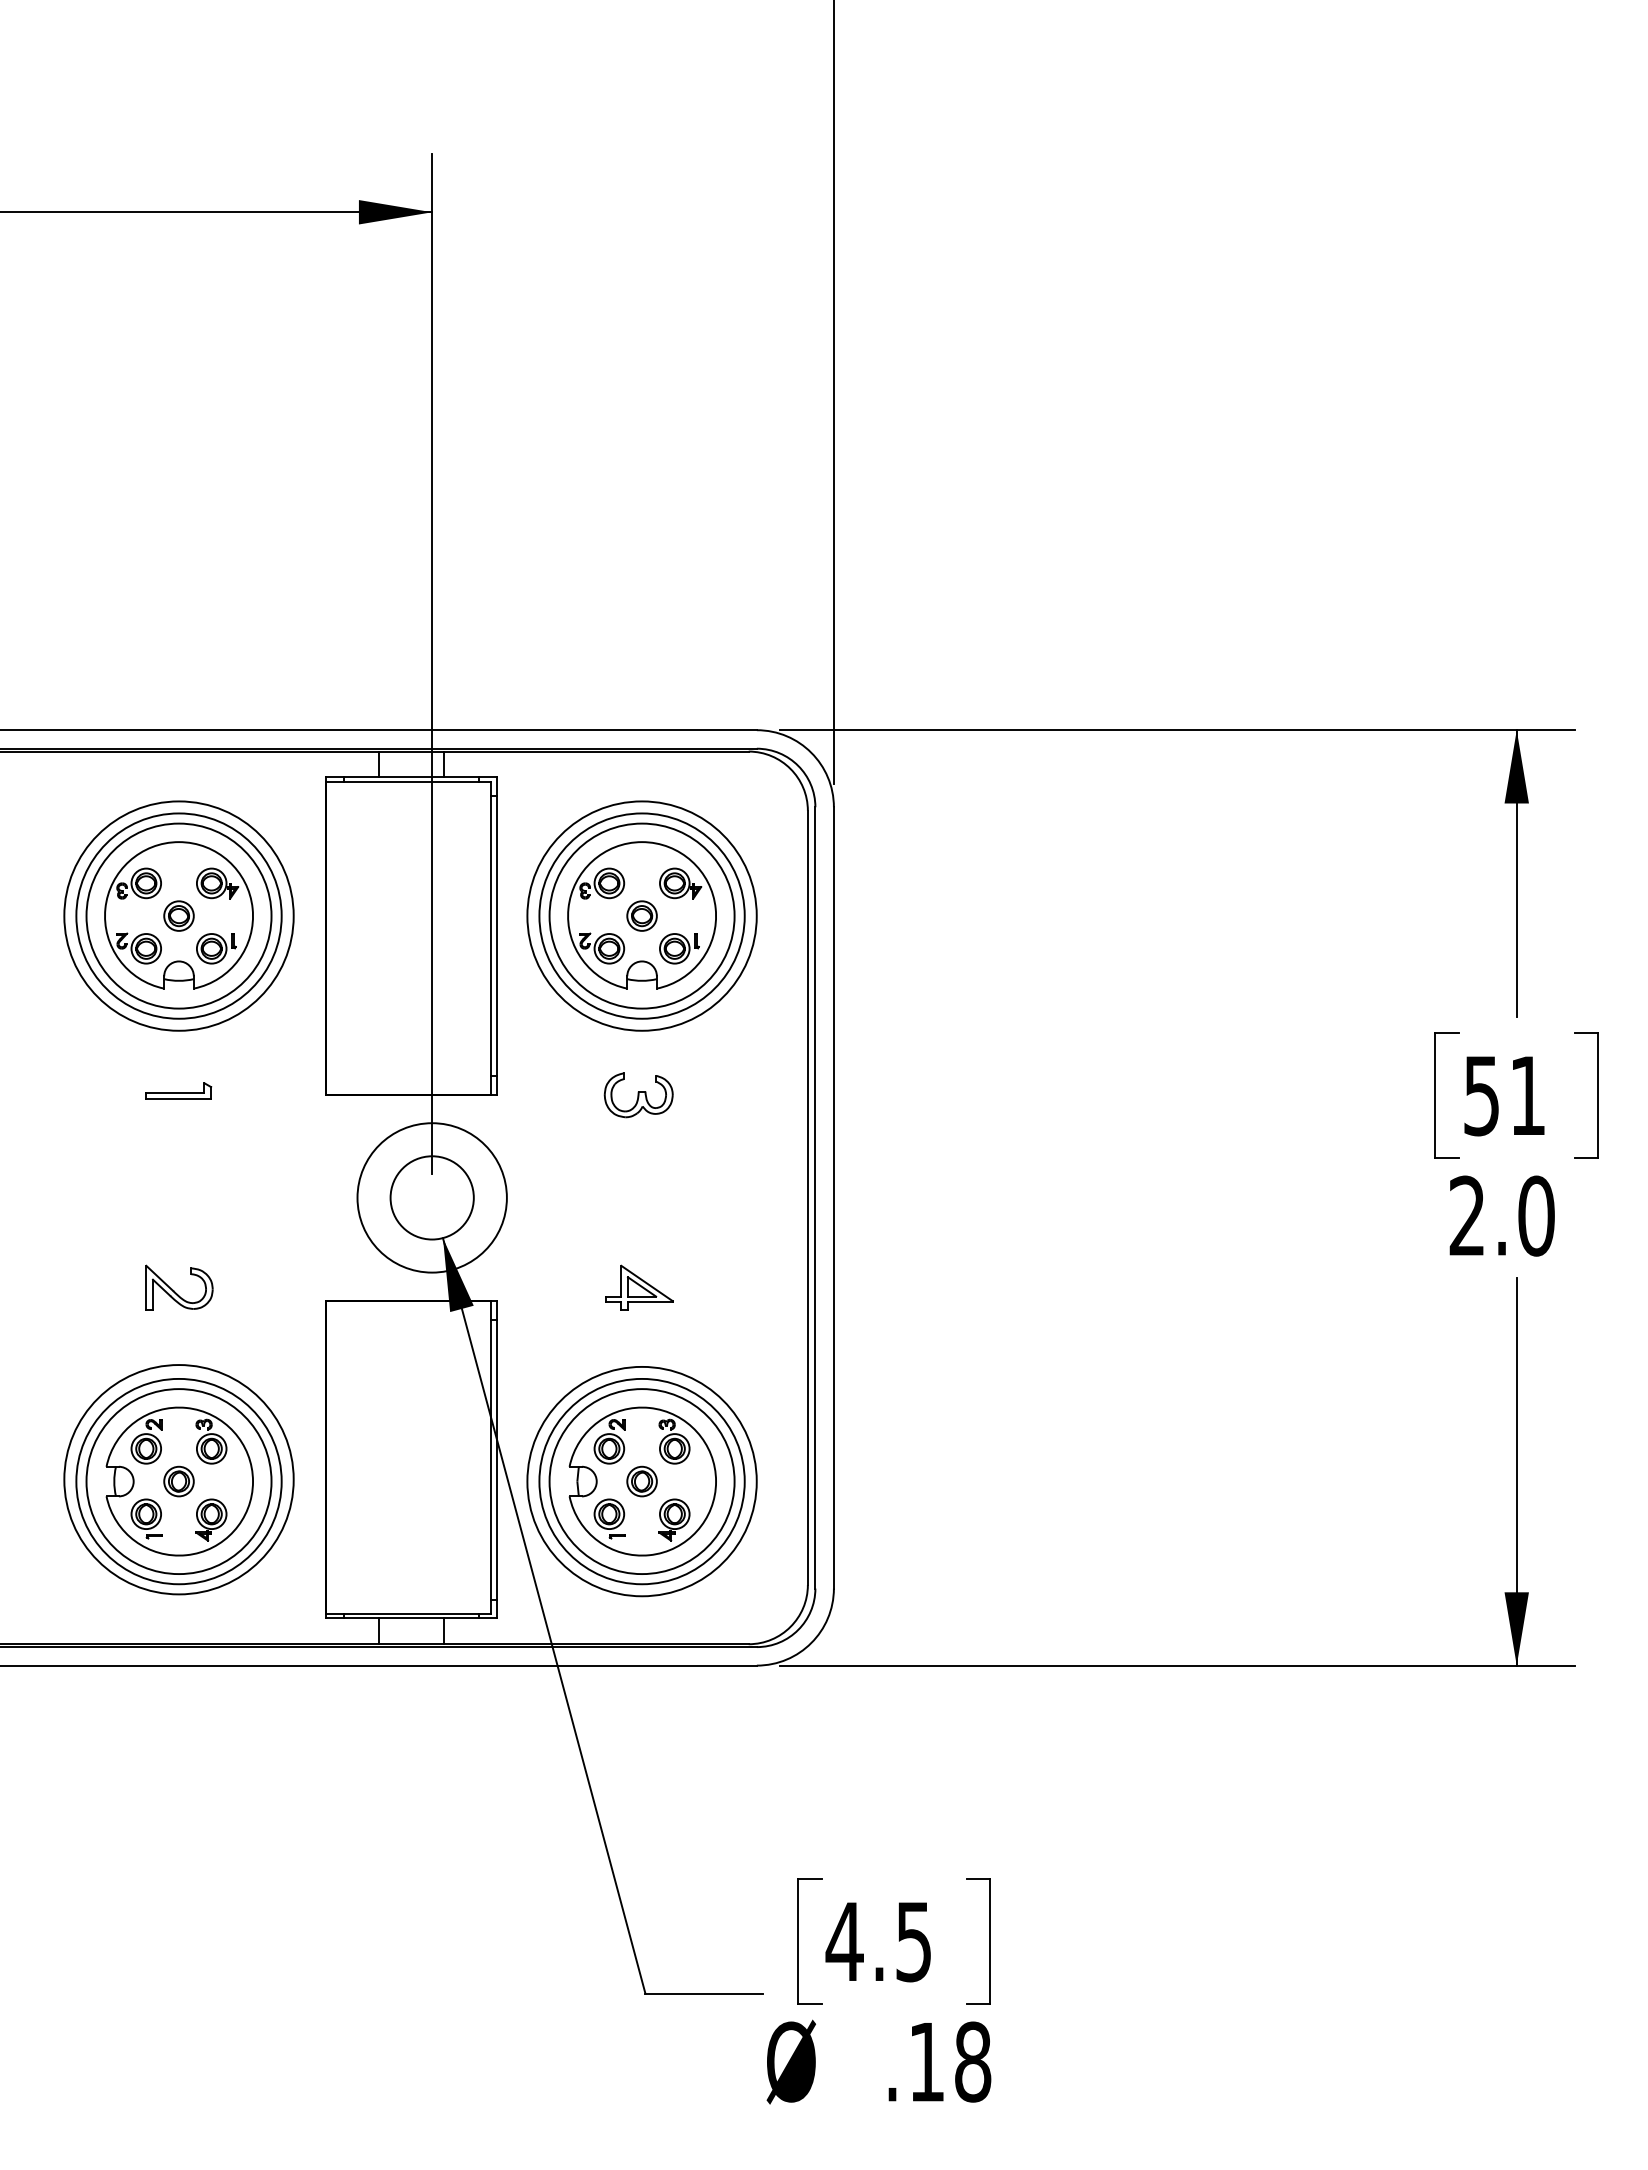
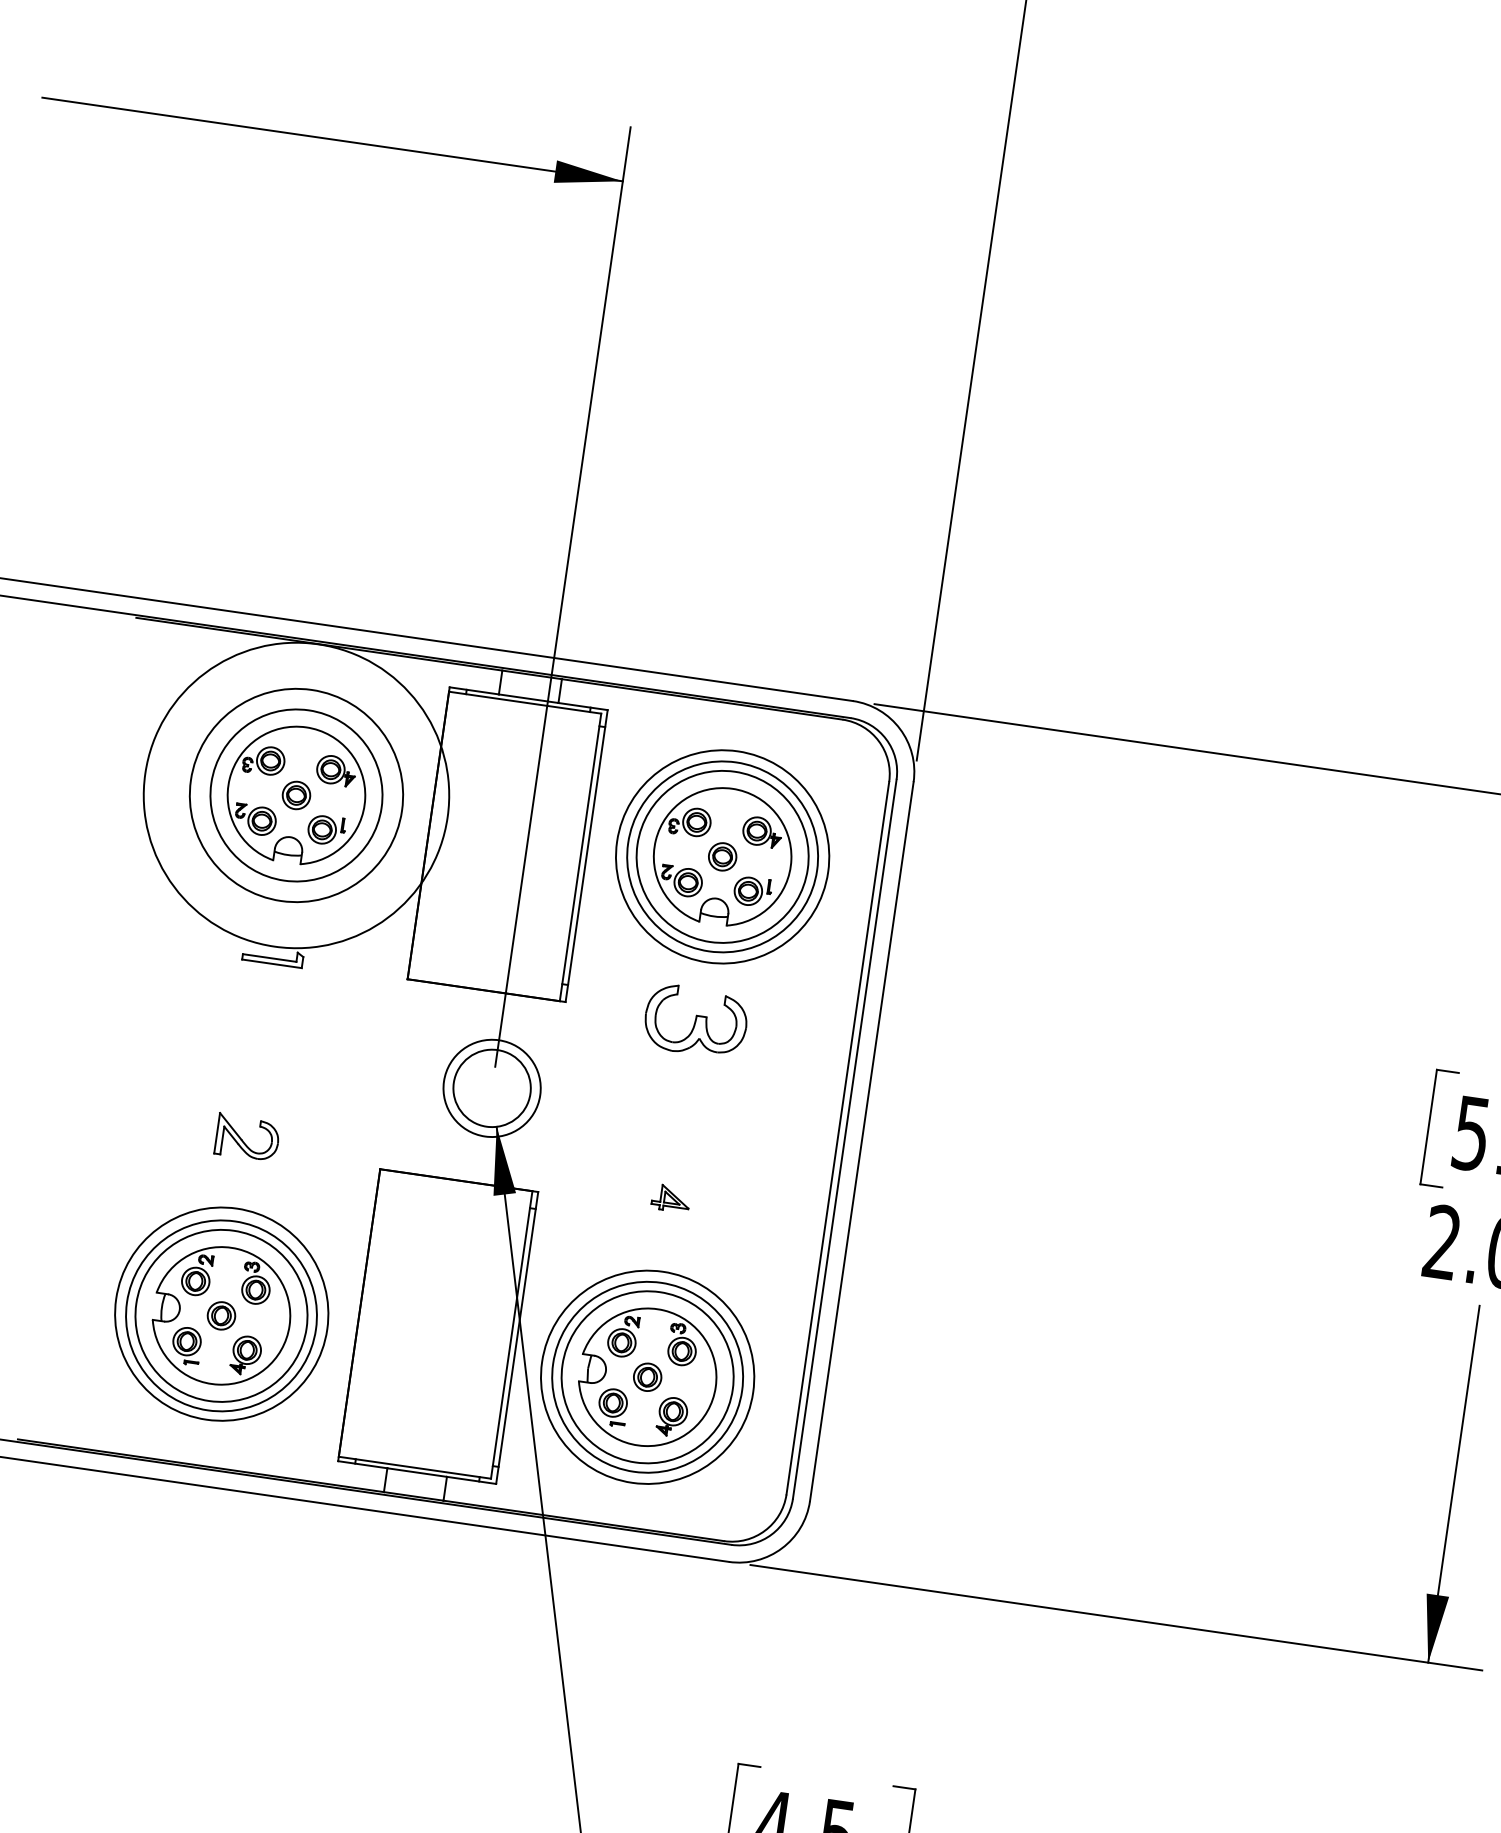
circle: (178, 915) -> (296, 794), size x1.6
part: (638, 1095) -> (695, 1021), size x1.6
circle: (431, 1197) -> (491, 1087), size x0.7
part: (639, 1287) -> (671, 1198), size x0.6

